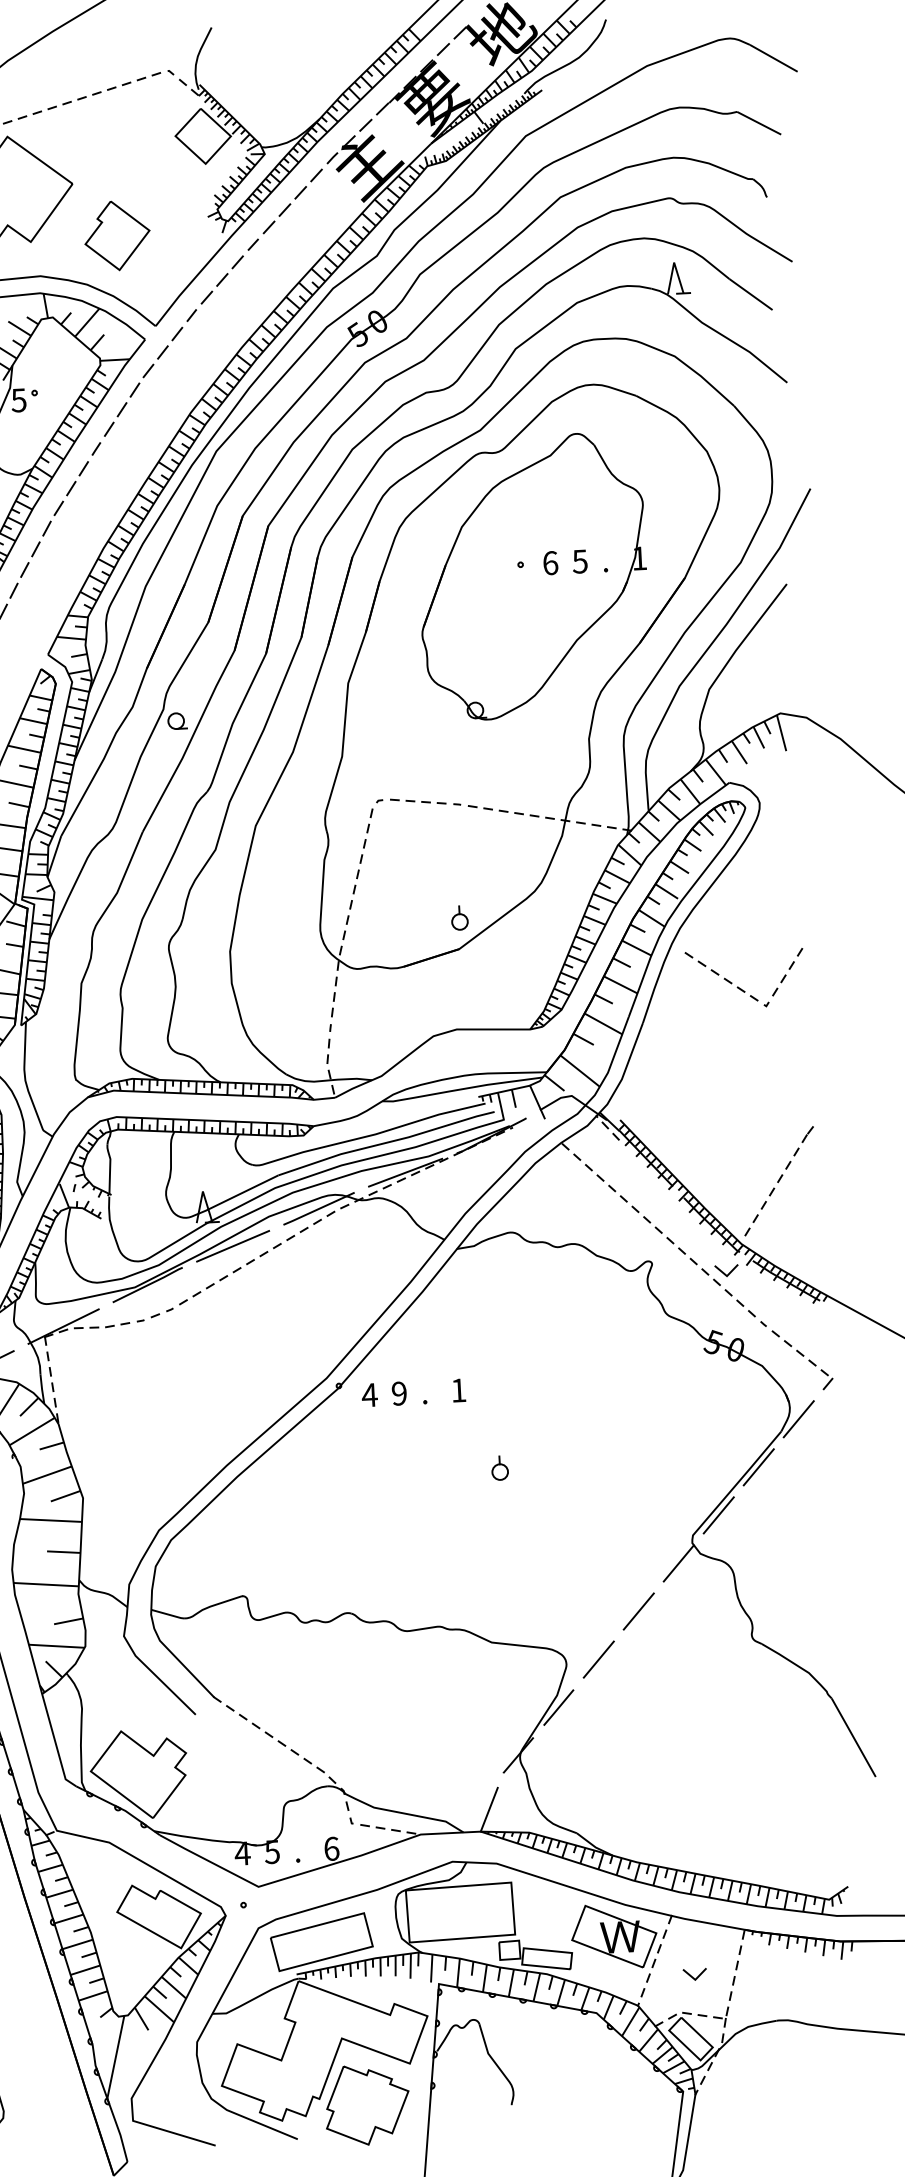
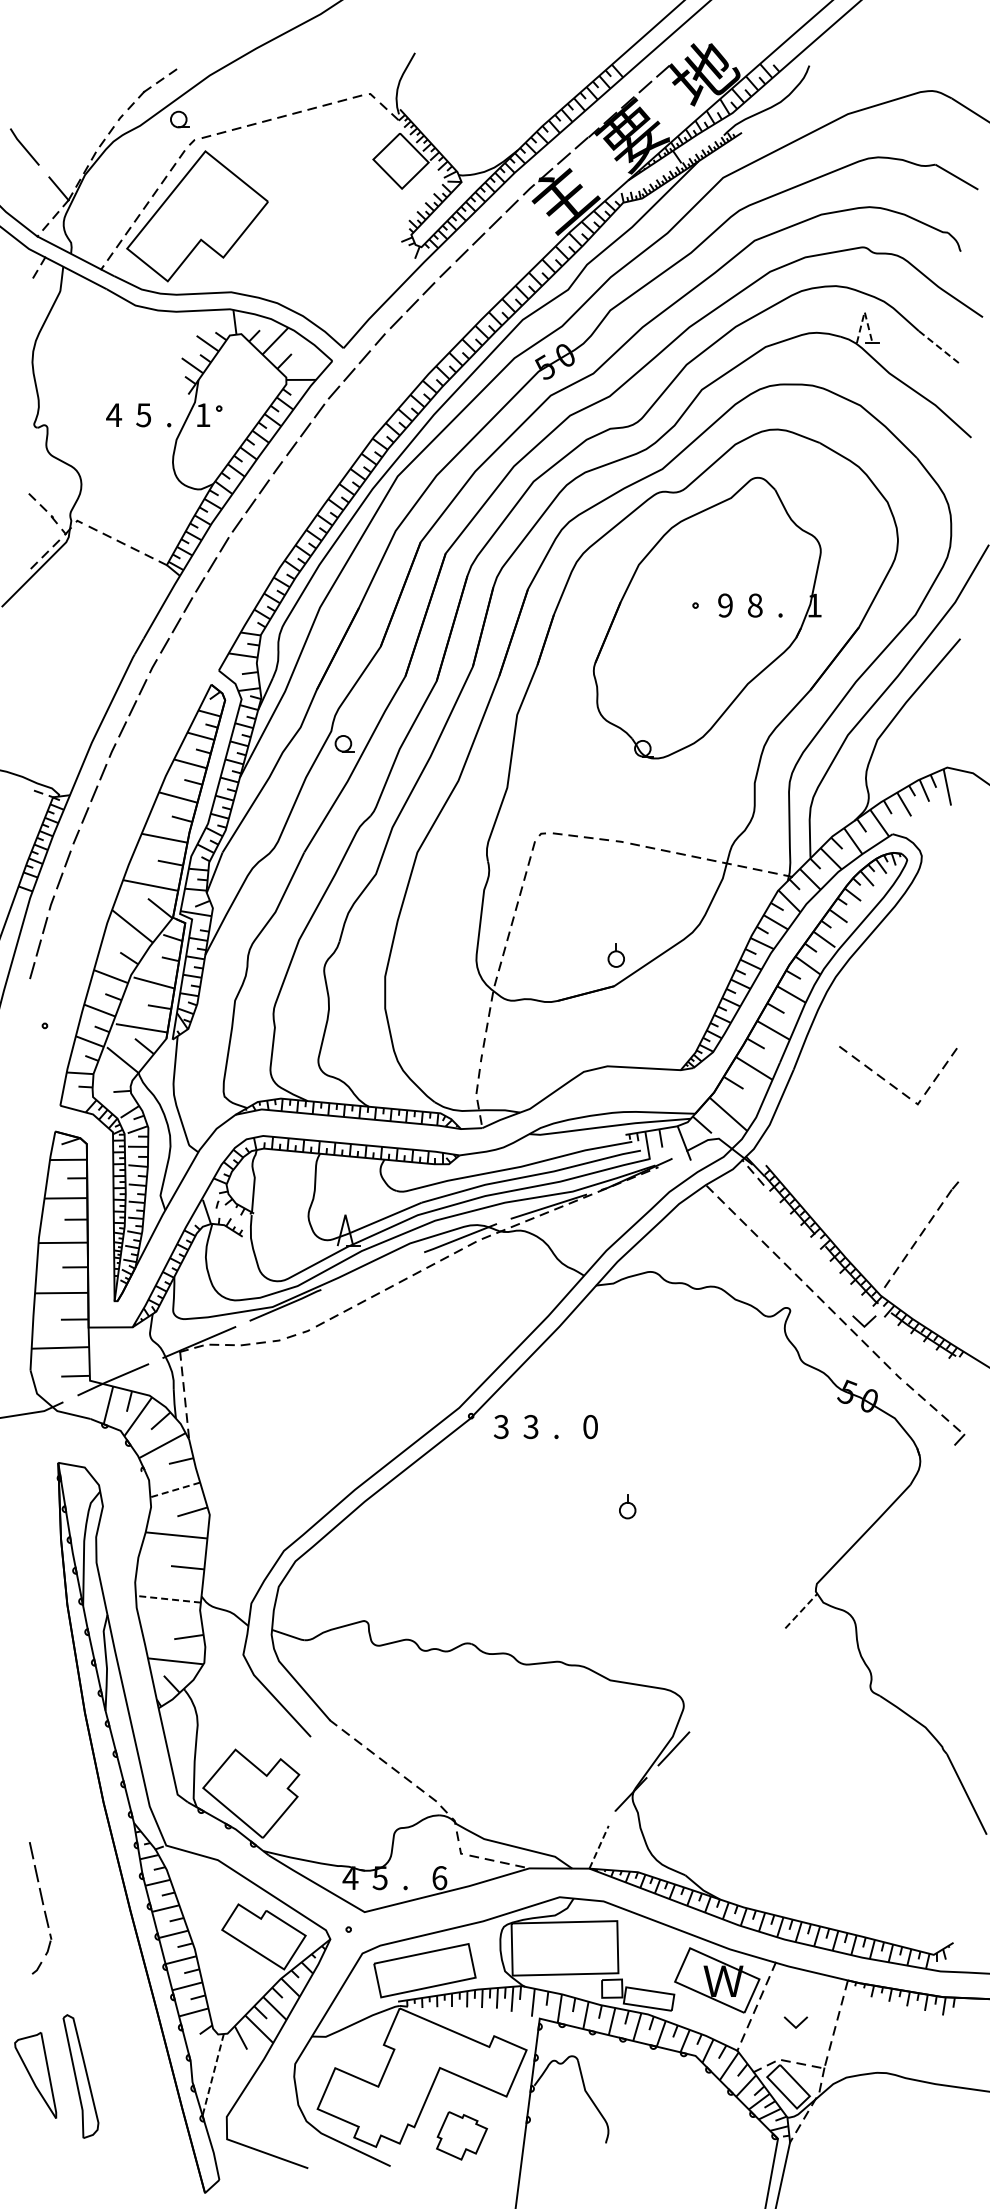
part: (116, 235) -> (309, 255), removed
line: (673, 262) -> (864, 311), solid -> dashed
line: (750, 294) -> (939, 347), solid -> dashed
text: (18, 400) -> (202, 415), 5 -> 1
text: (579, 561) -> (754, 605), 5 -> 8
text: (550, 563) -> (725, 605), 6 -> 9
part: (738, 986) -> (891, 1083), moved
line: (232, 1245) -> (372, 1270), removed
text: (458, 1390) -> (590, 1426), 1 -> 0
text: (398, 1393) -> (530, 1426), 9 -> 3
text: (369, 1394) -> (501, 1426), 4 -> 3
line: (798, 1419) -> (928, 1473), removed
line: (759, 1467) -> (886, 1519), removed
line: (47, 1474) -> (175, 1489), solid -> dashed
line: (718, 1515) -> (843, 1565), removed
line: (679, 1562) -> (801, 1610), solid -> dashed
line: (46, 1584) -> (168, 1599), solid -> dashed
line: (638, 1610) -> (758, 1656), removed
line: (598, 1659) -> (716, 1702), removed
line: (489, 1809) -> (599, 1846), solid -> dashed
line: (116, 2057) -> (213, 2075), solid -> dashed
part: (366, 2104) -> (461, 2135), size x0.6

